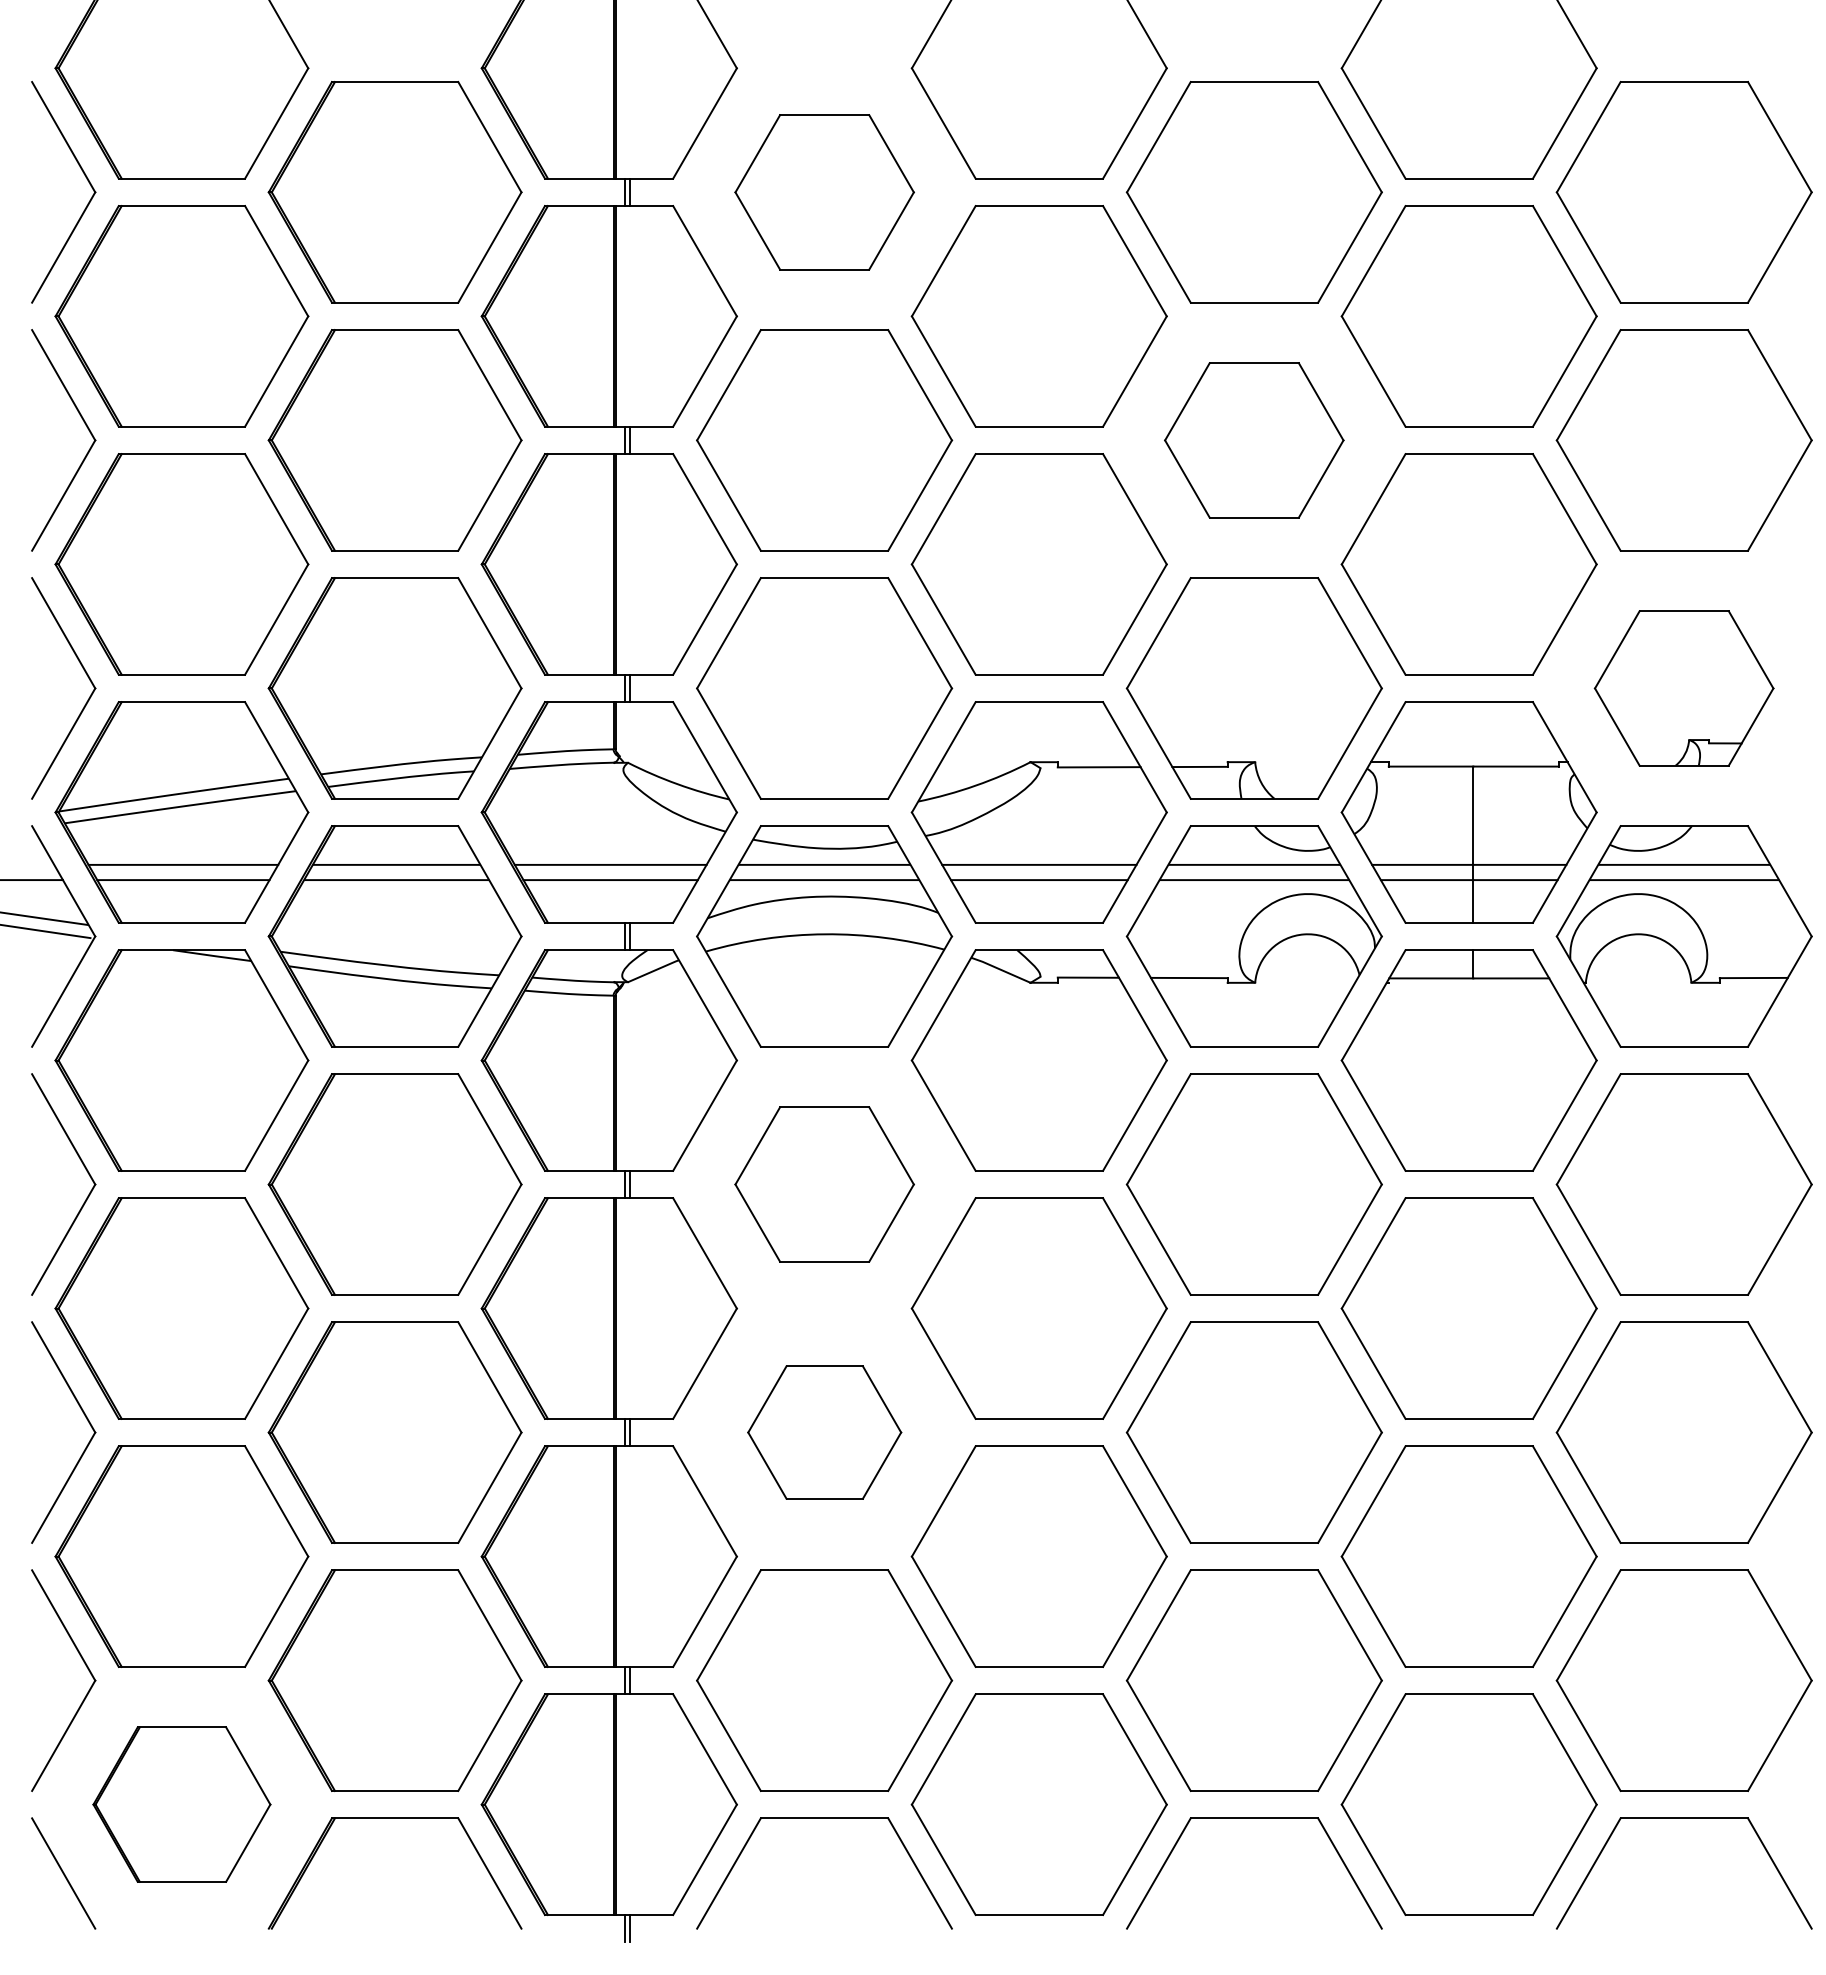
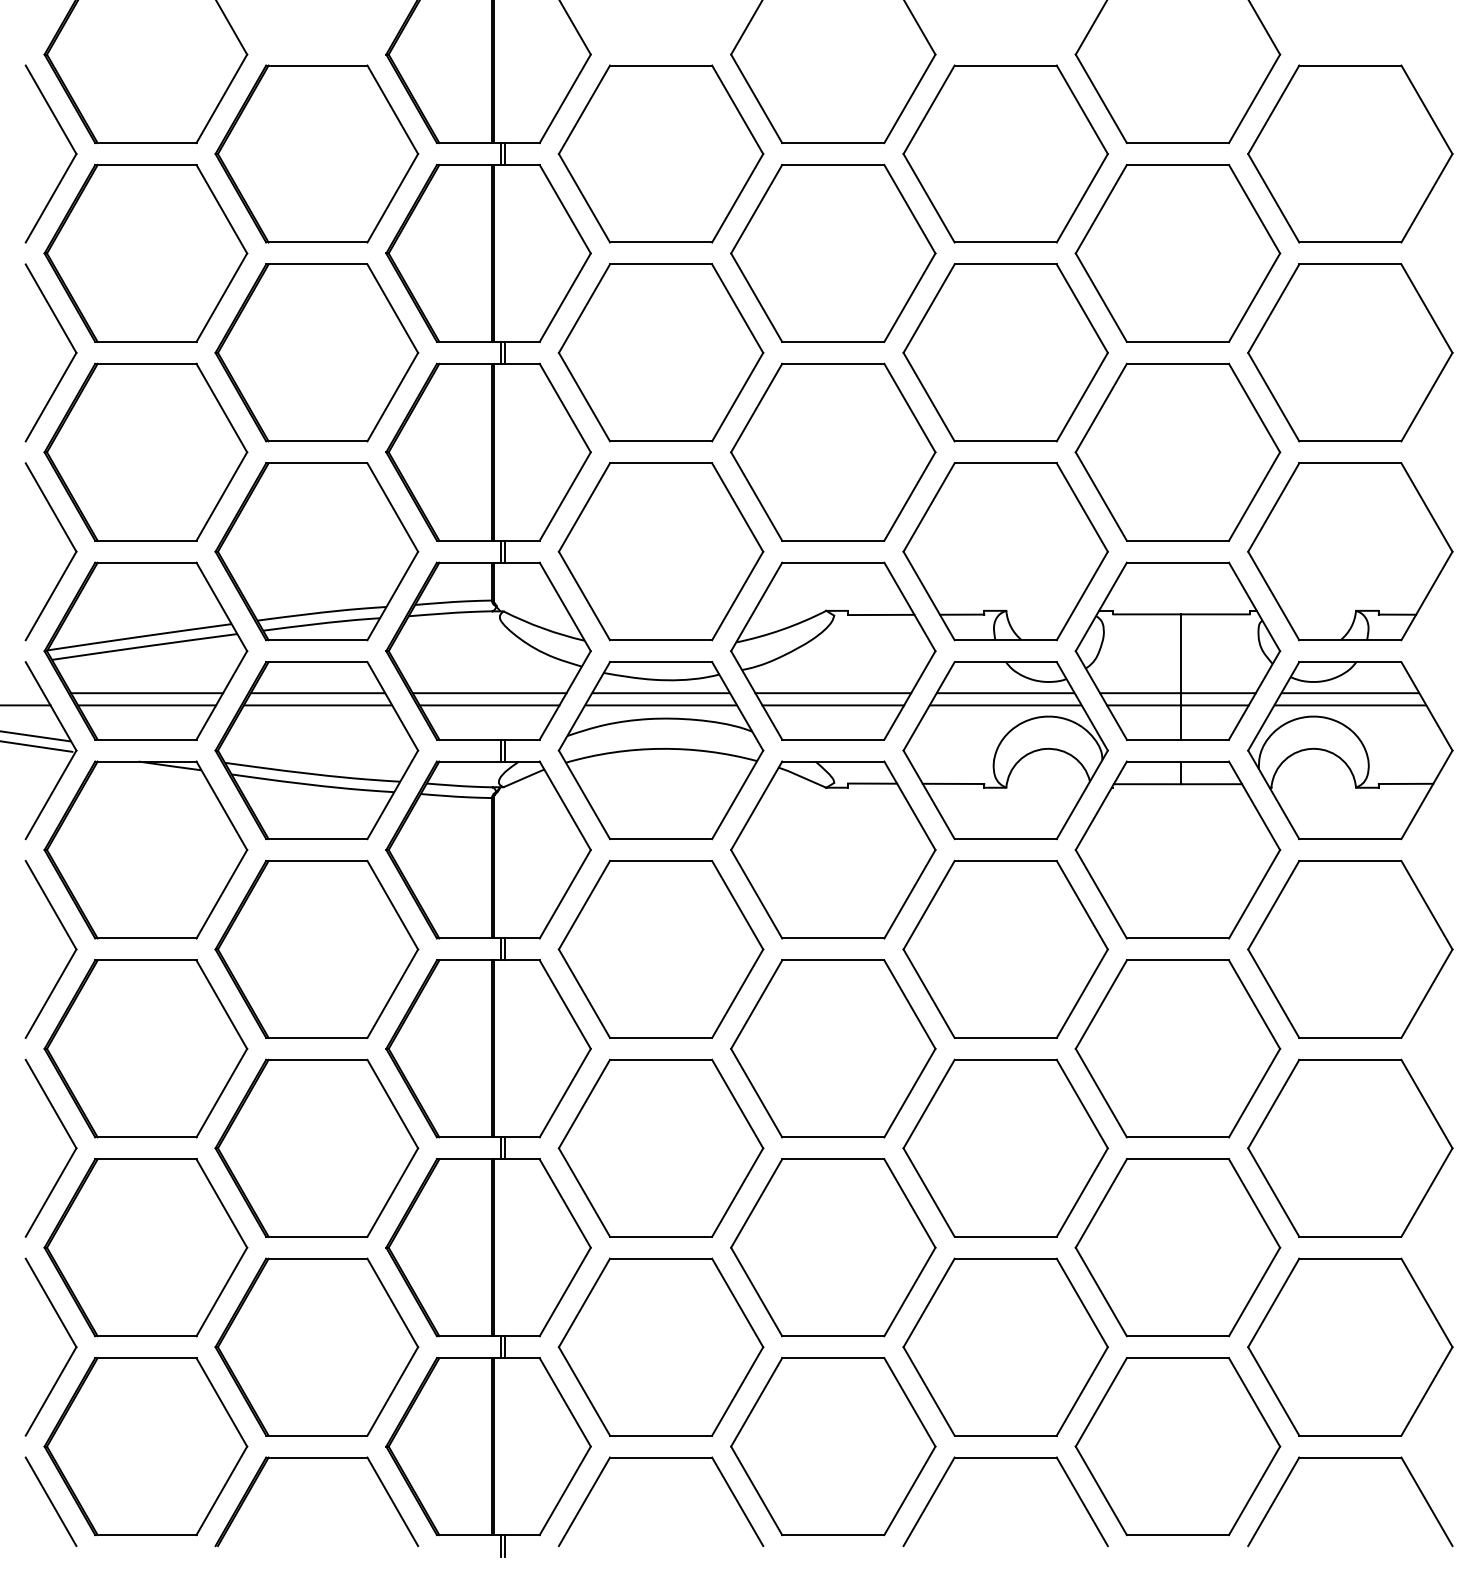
part: (824, 192) -> (661, 154), size x1.43
part: (1253, 440) -> (1004, 352), size x1.43
part: (1683, 688) -> (1349, 551), size x1.43
part: (824, 1184) -> (661, 949), size x1.43
part: (824, 1432) -> (661, 1148), size x1.67
part: (181, 1804) -> (145, 1446), size x1.43

